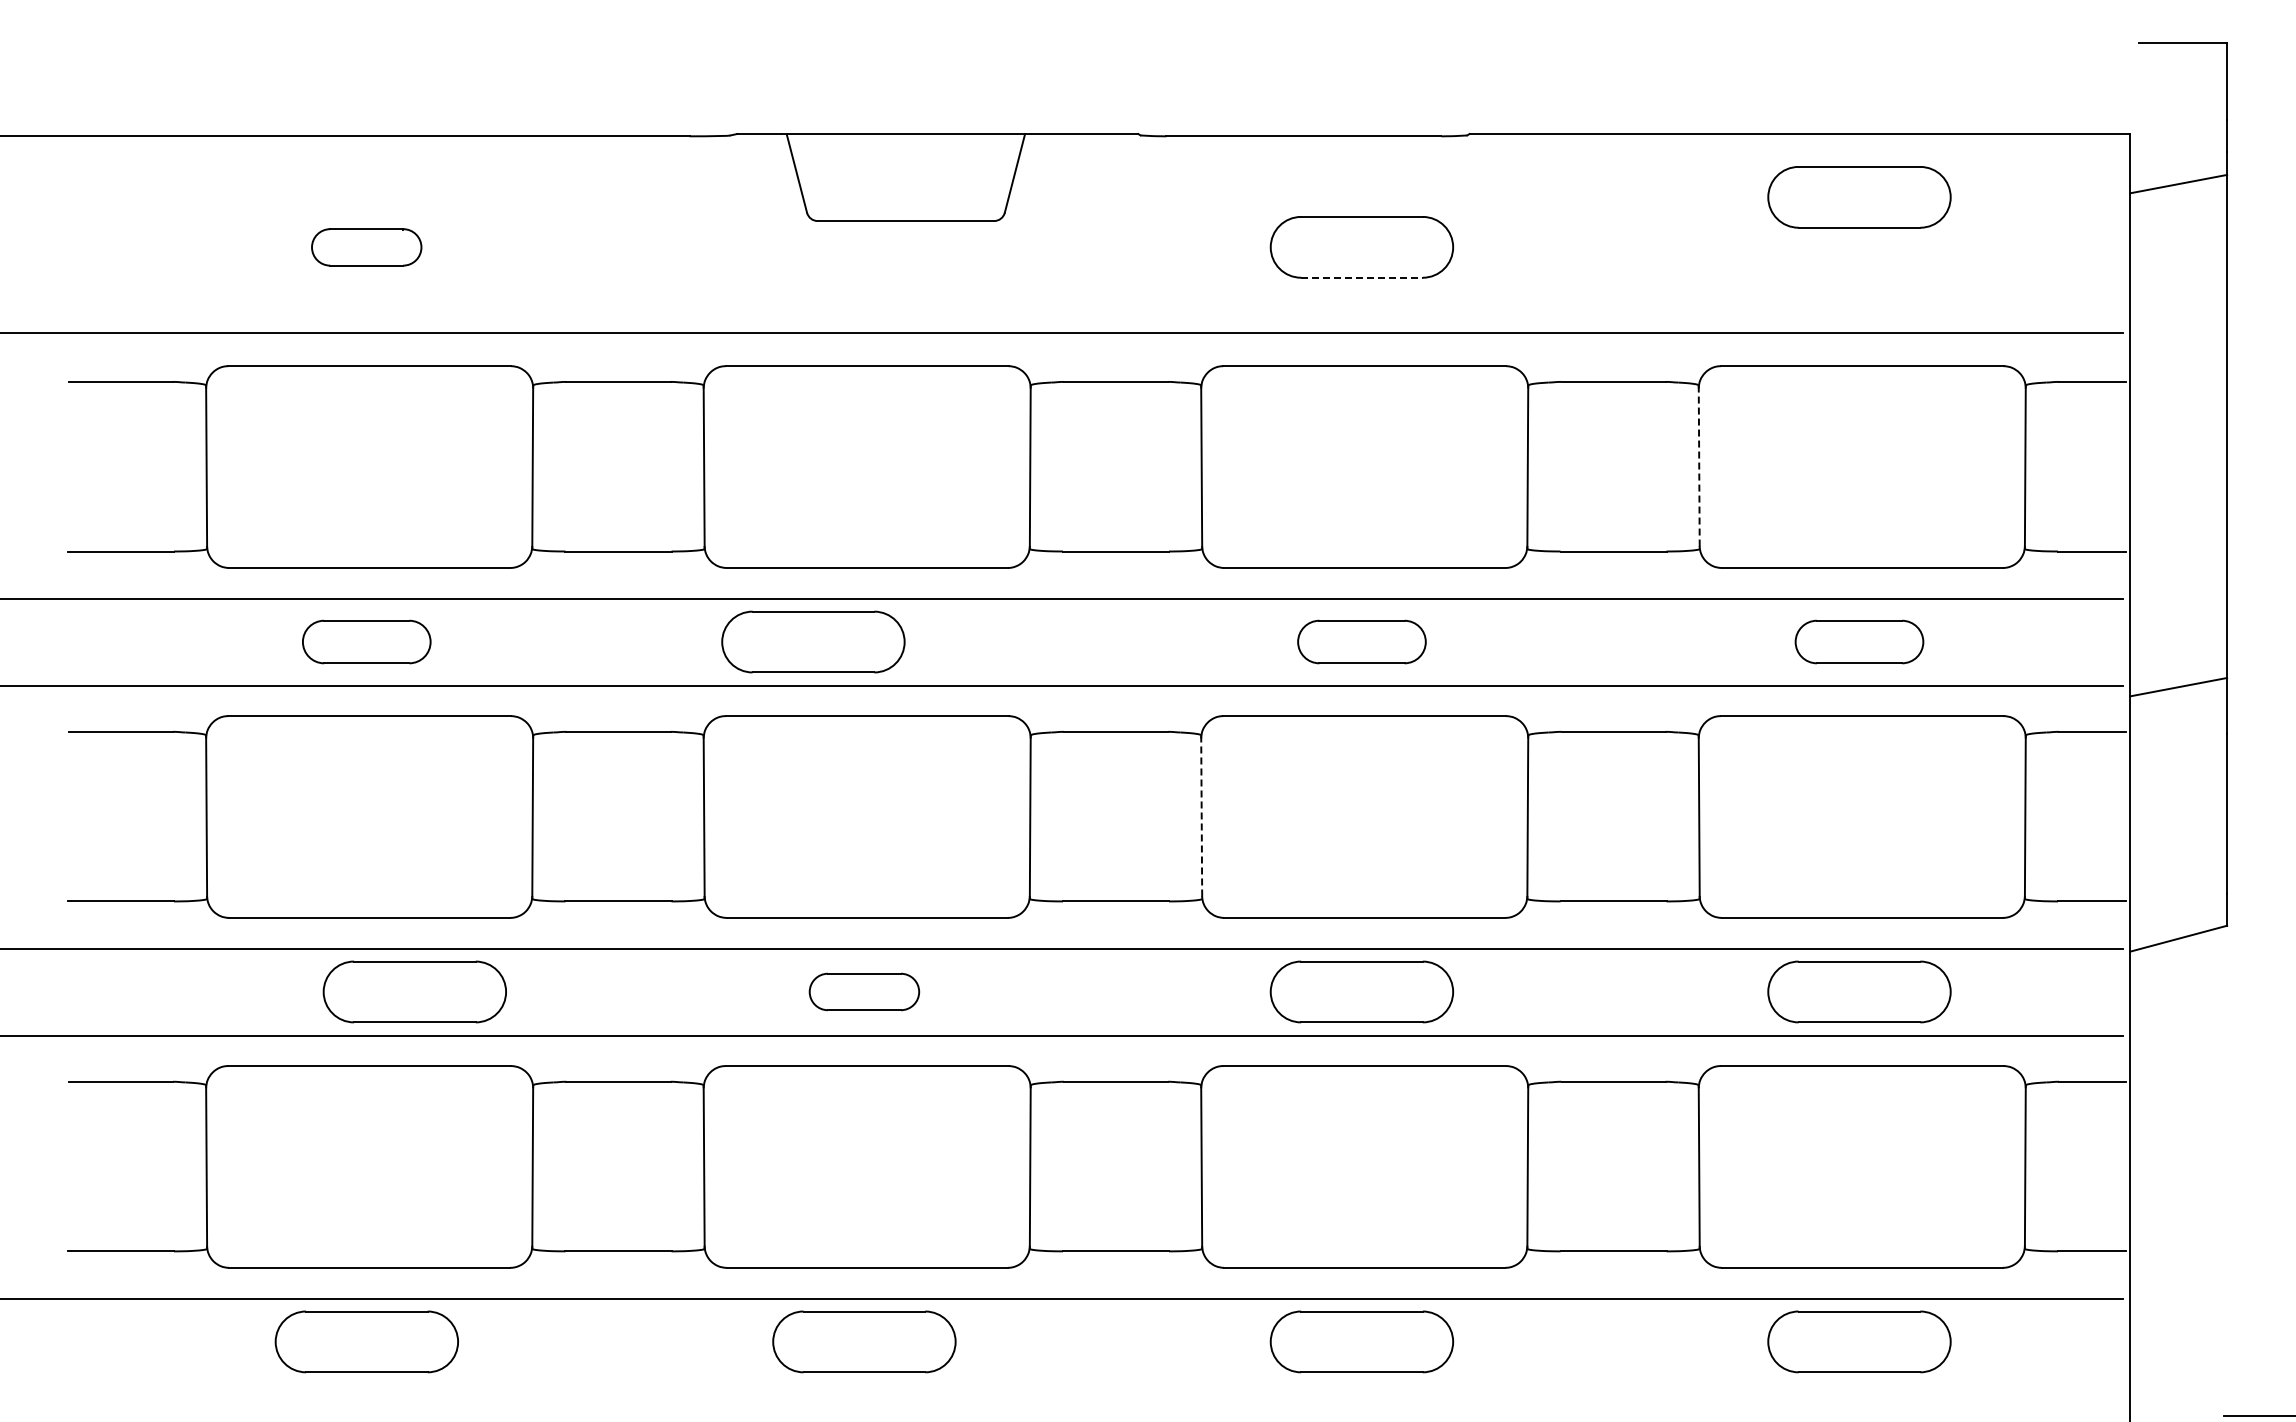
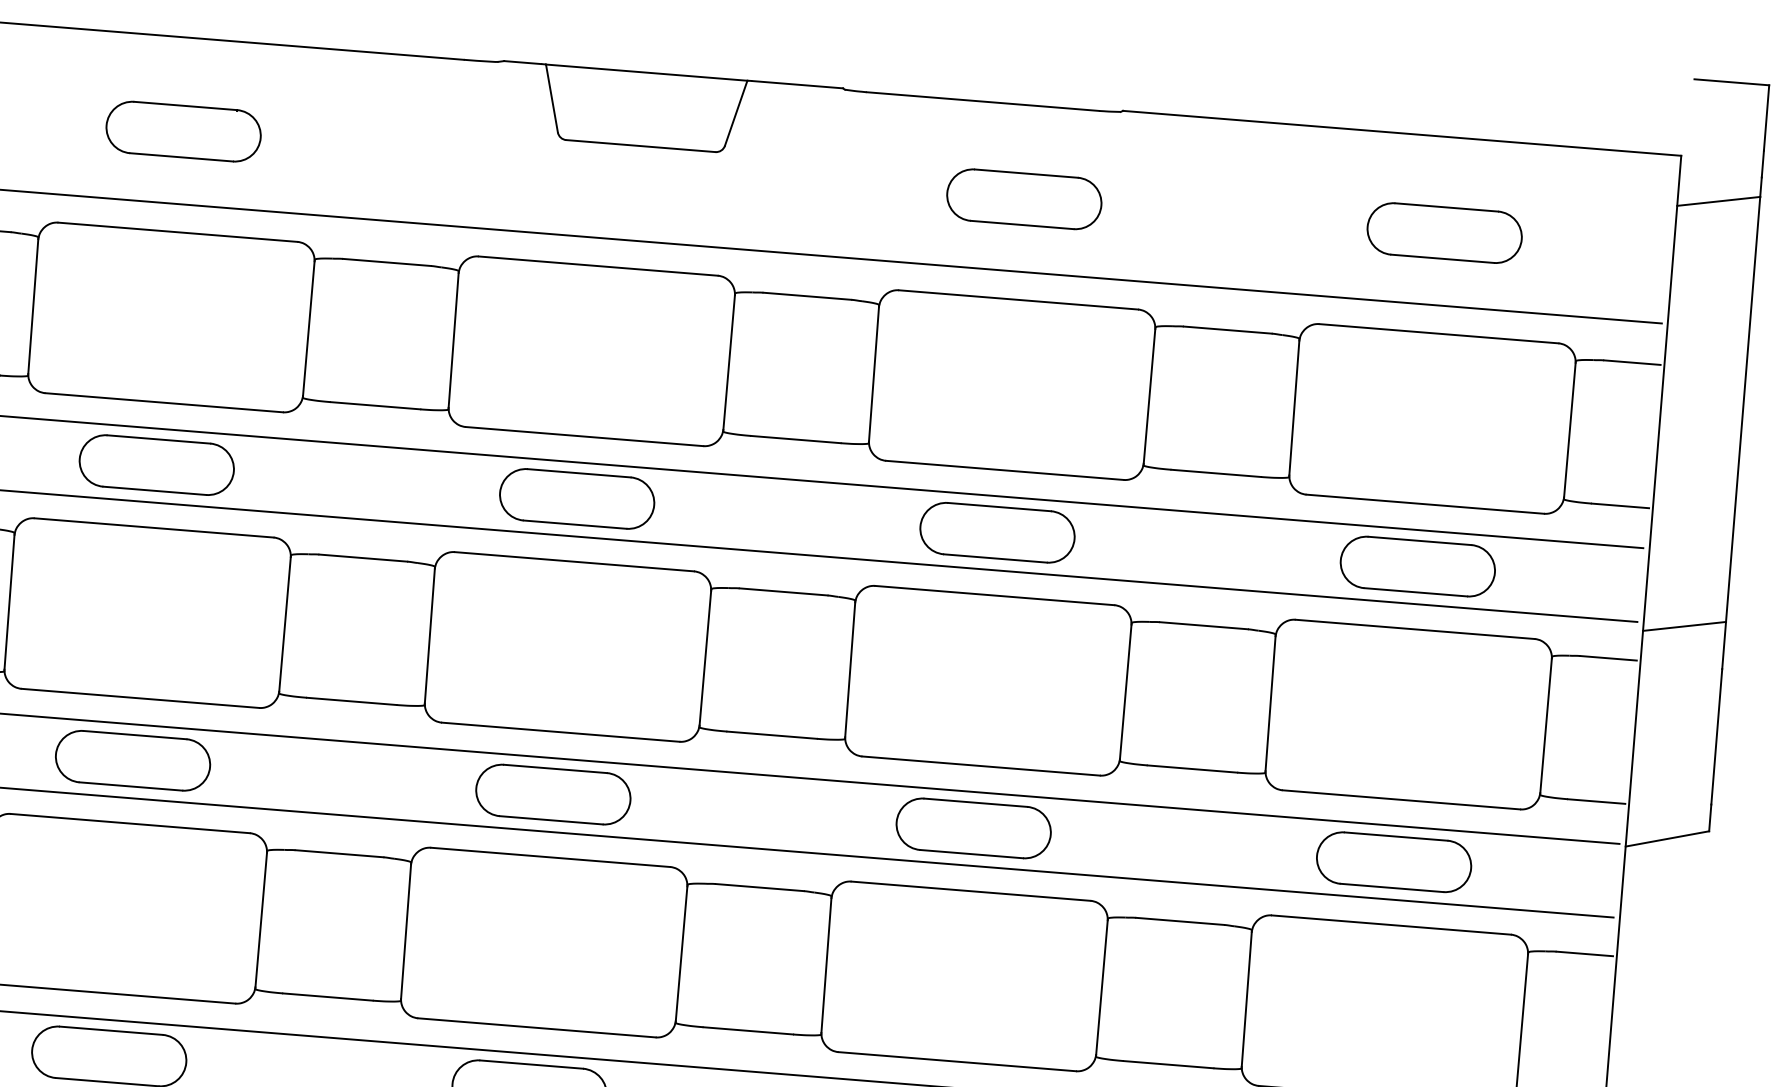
part: (1859, 197) -> (1444, 233), moved
part: (366, 247) -> (183, 131), size x1.67
line: (1361, 277) -> (1021, 224), dashed -> solid
line: (1699, 467) -> (1294, 408), dashed -> solid
part: (366, 641) -> (156, 464), size x1.43
part: (813, 641) -> (577, 498), moved
part: (1361, 641) -> (997, 532), size x1.43
part: (1859, 641) -> (1417, 566), size x1.43
line: (1201, 817) -> (850, 670), dashed -> solid
part: (414, 991) -> (132, 760), moved
part: (864, 991) -> (553, 794), size x1.67

